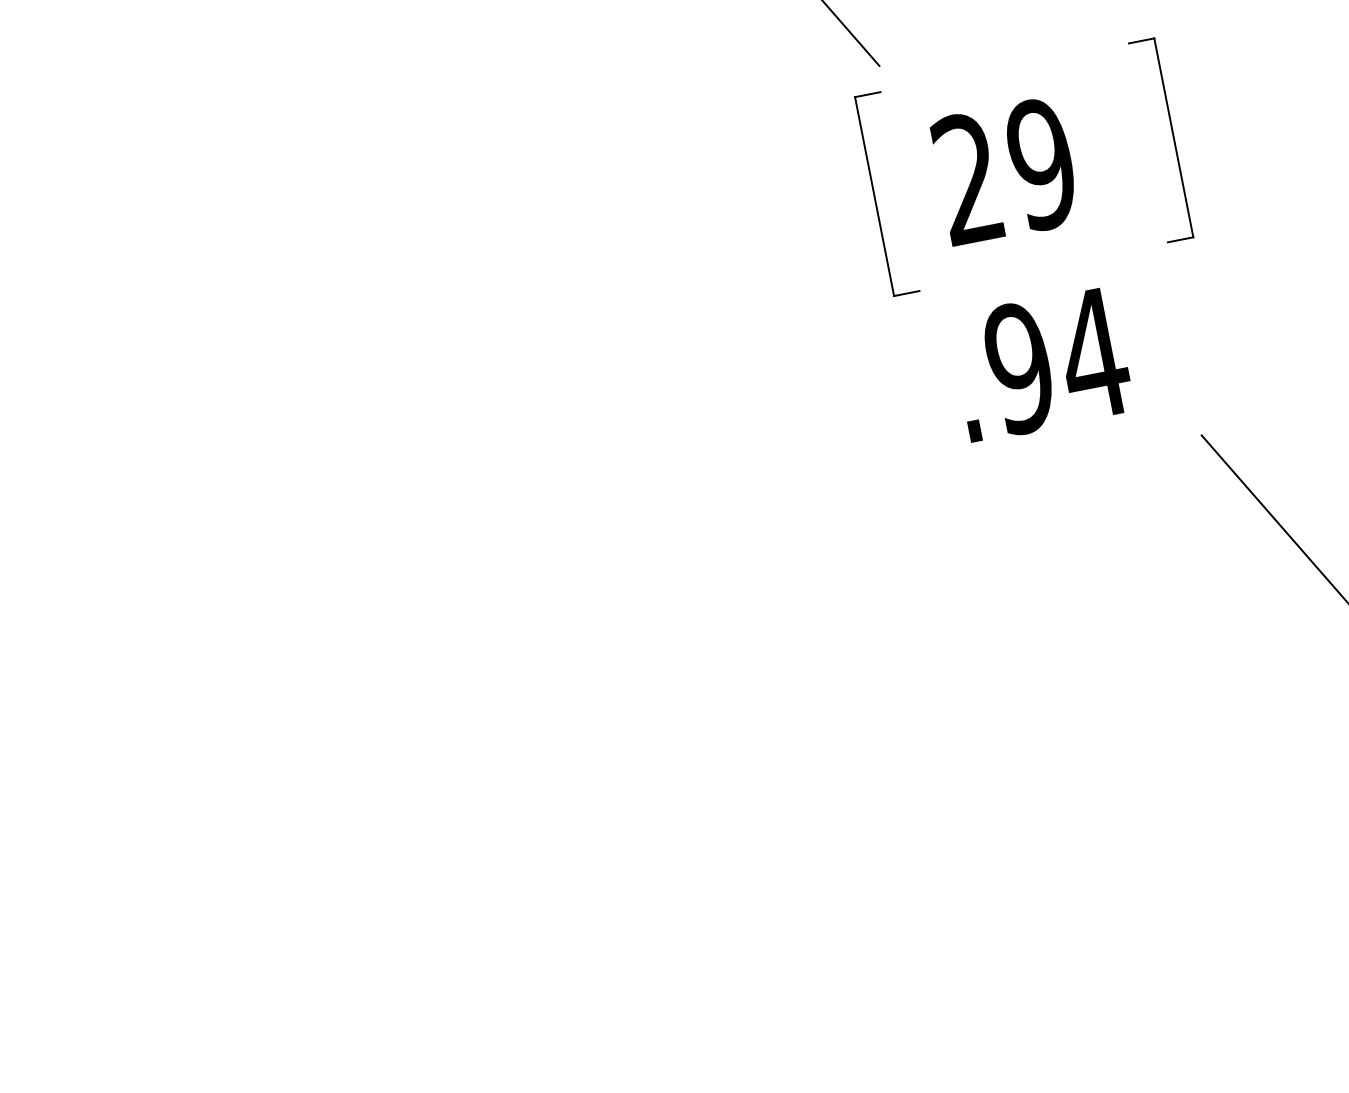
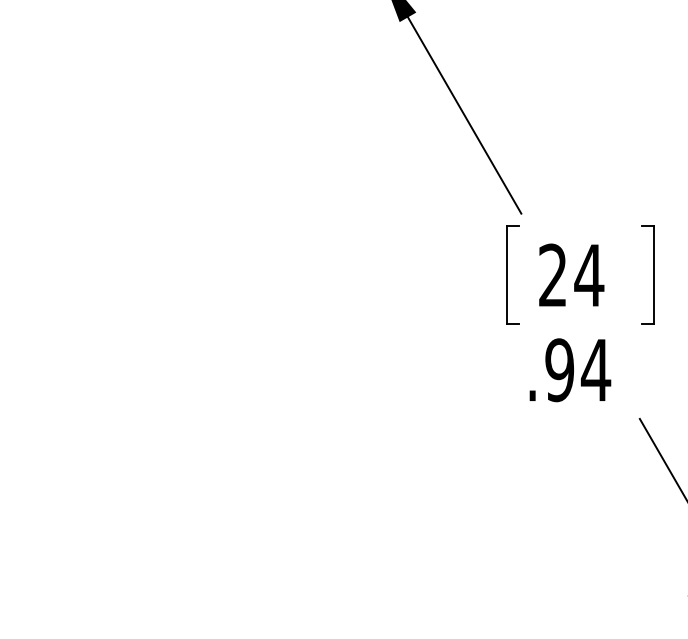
text: (1042, 164) -> (589, 275), 29 -> 24

